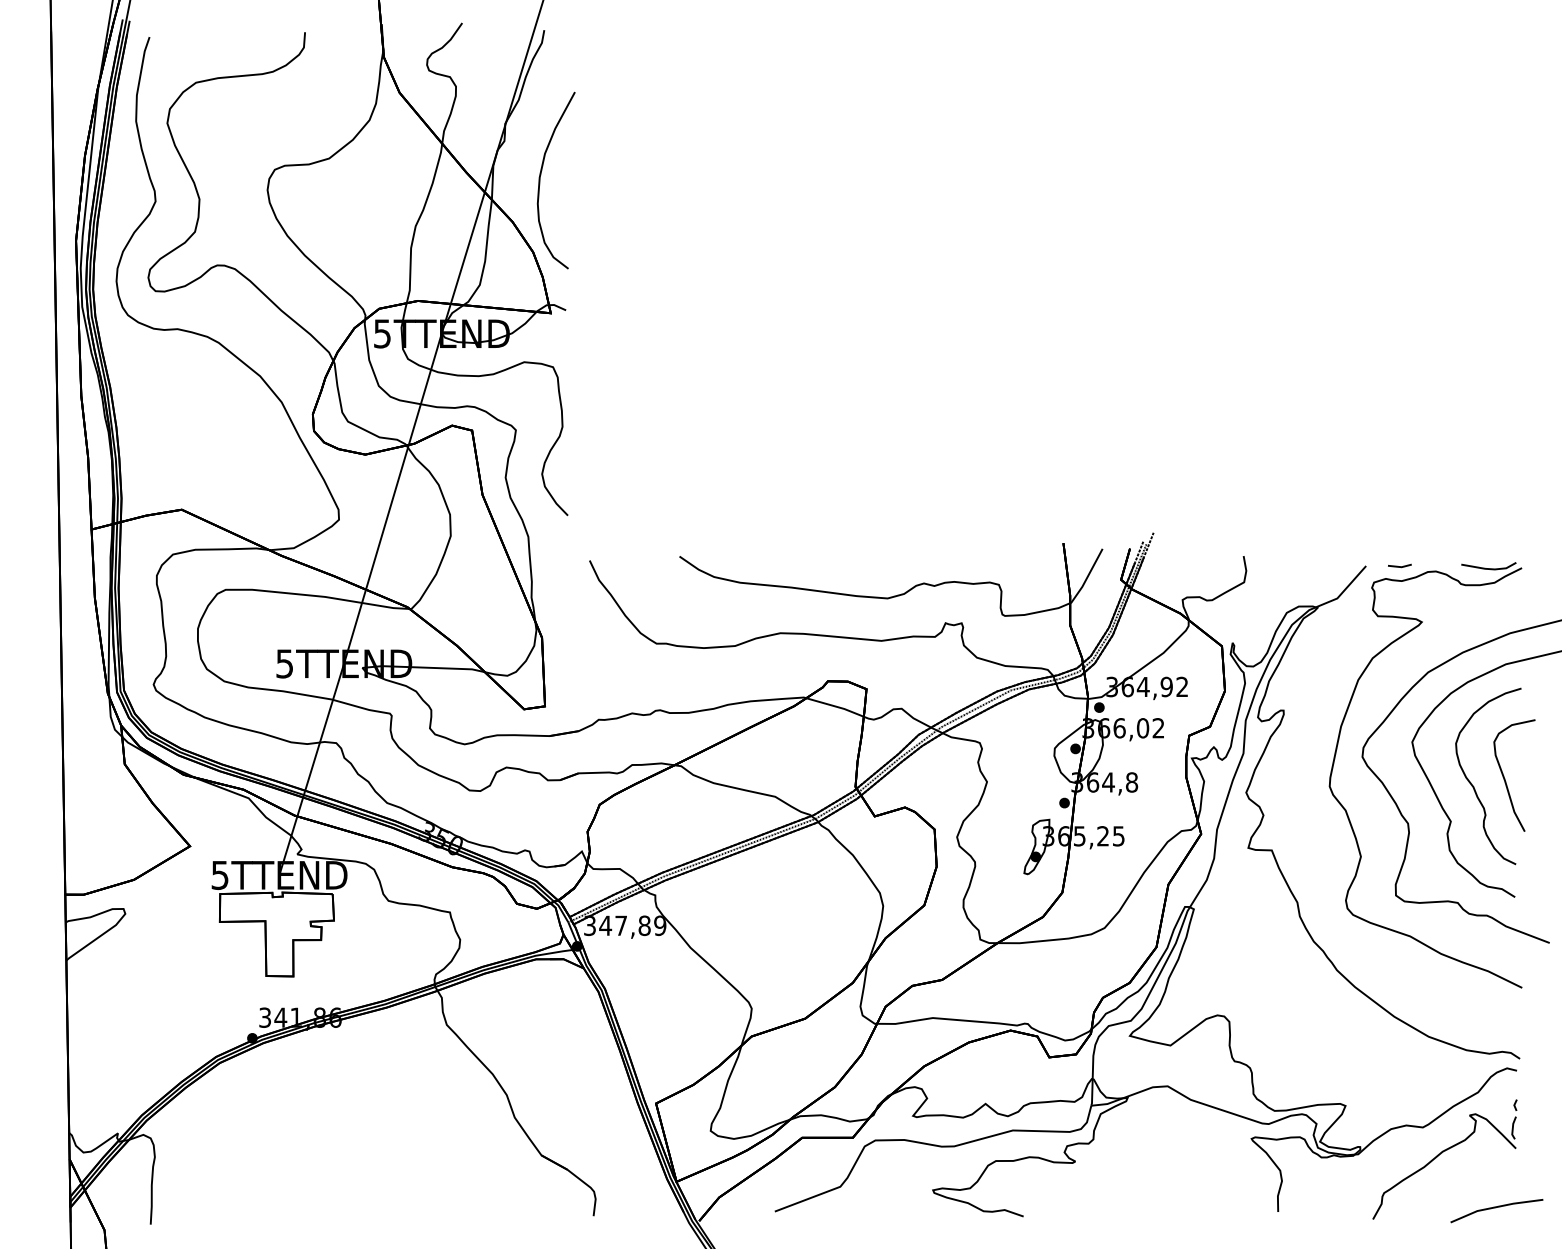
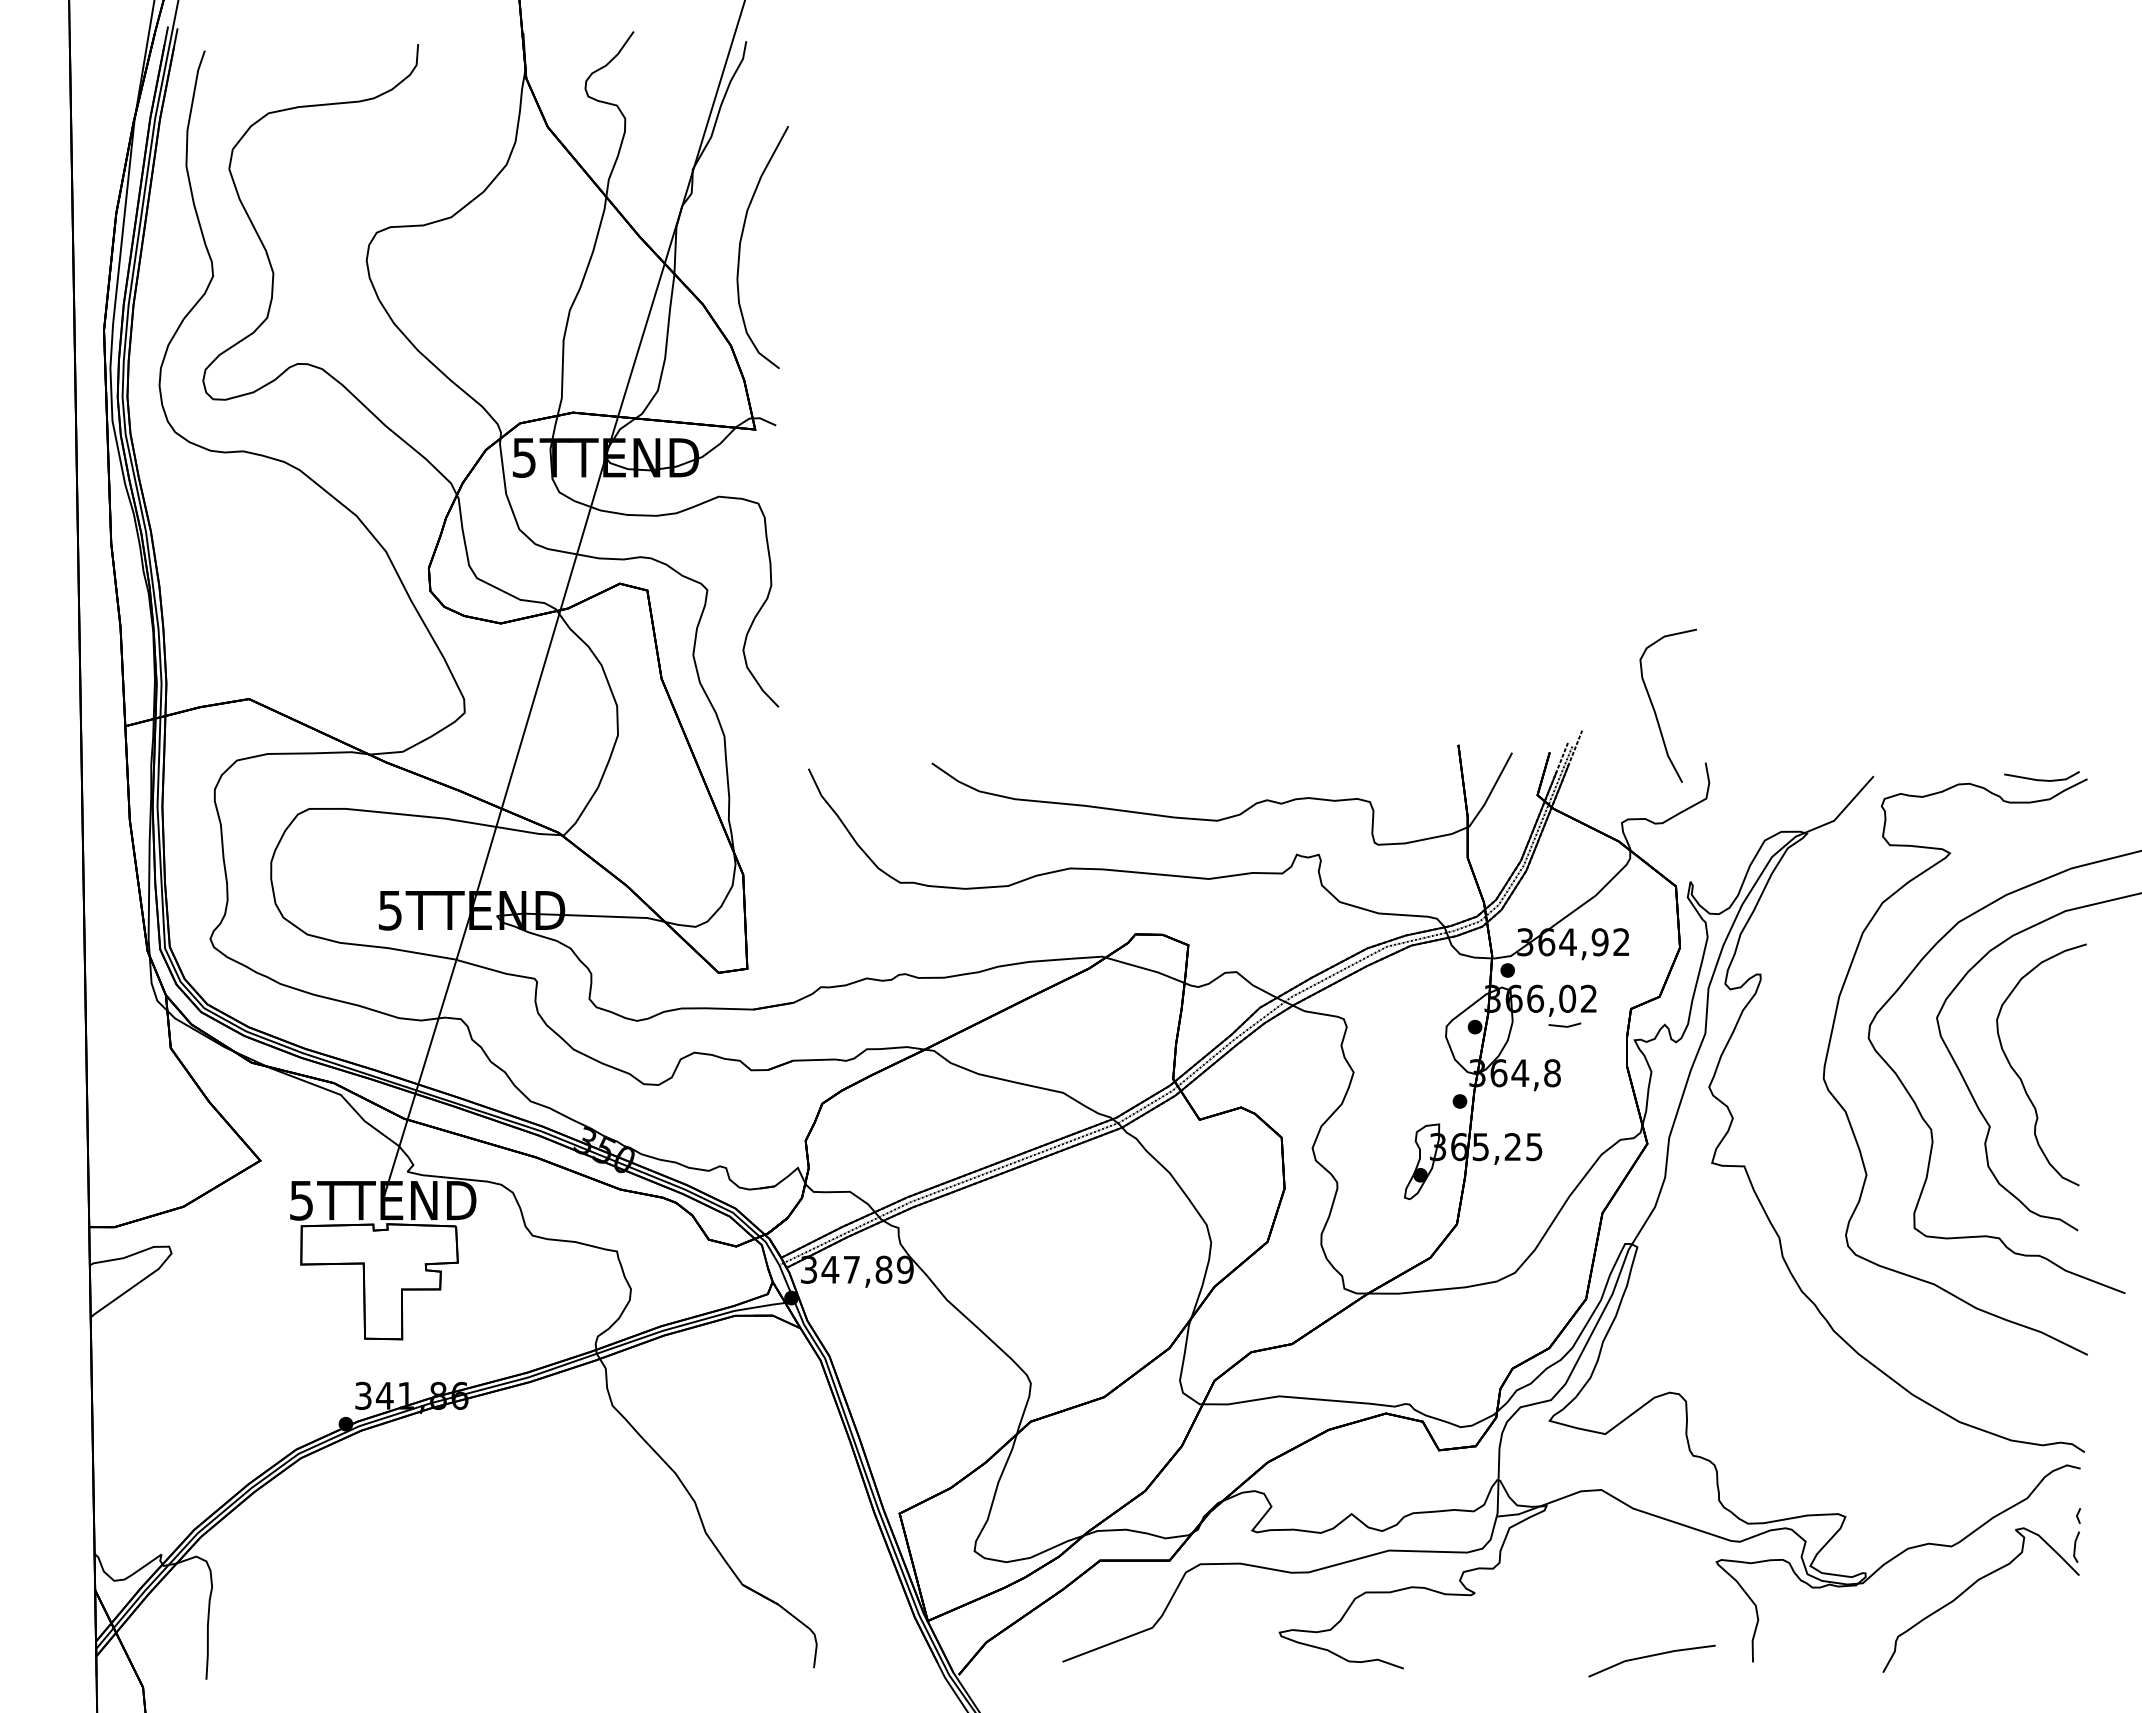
line: (1399, 566) -> (1564, 1025), moved
curve: (1505, 779) -> (1655, 710), moved
line: (1495, 1208) -> (1649, 1657), moved

